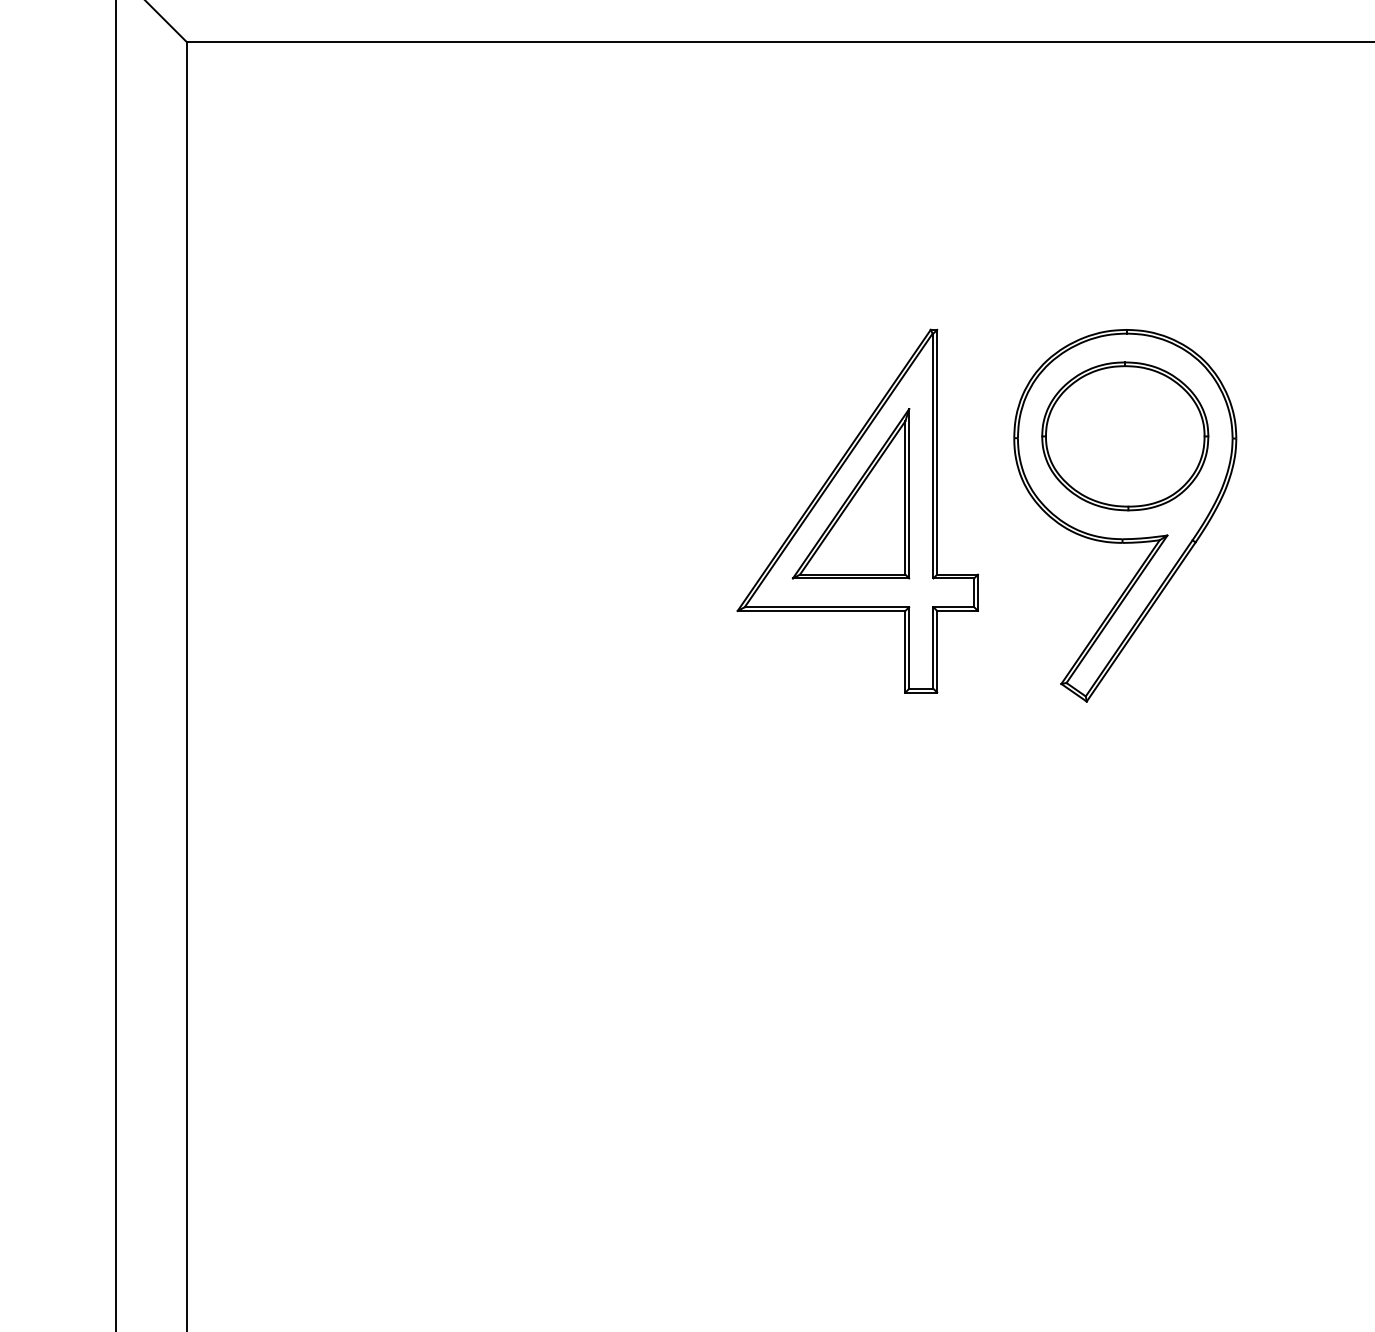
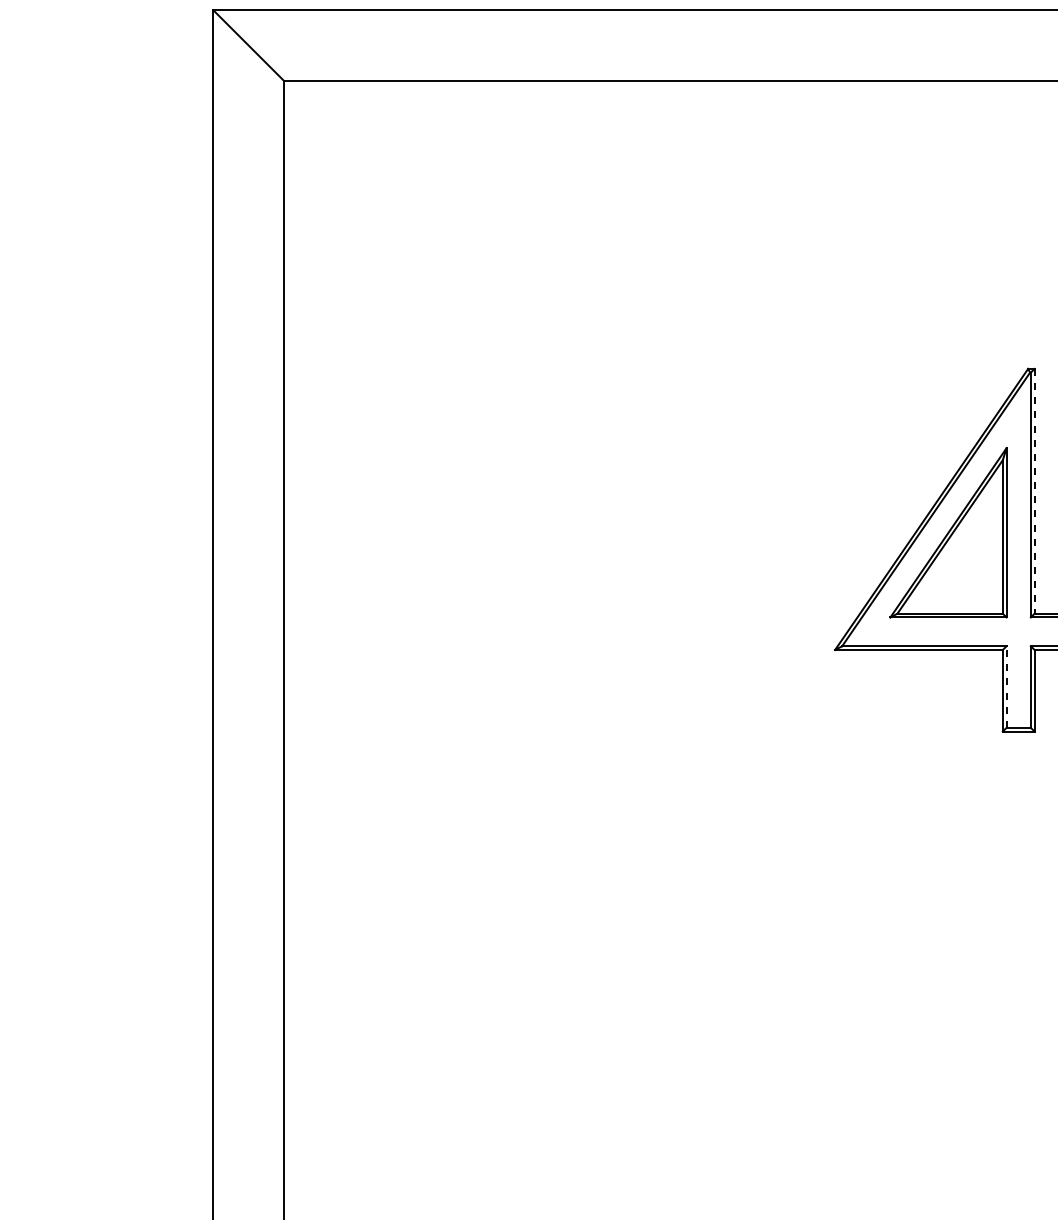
line: (937, 452) -> (1034, 491), solid -> dashed
line: (909, 648) -> (1006, 687), solid -> dashed

